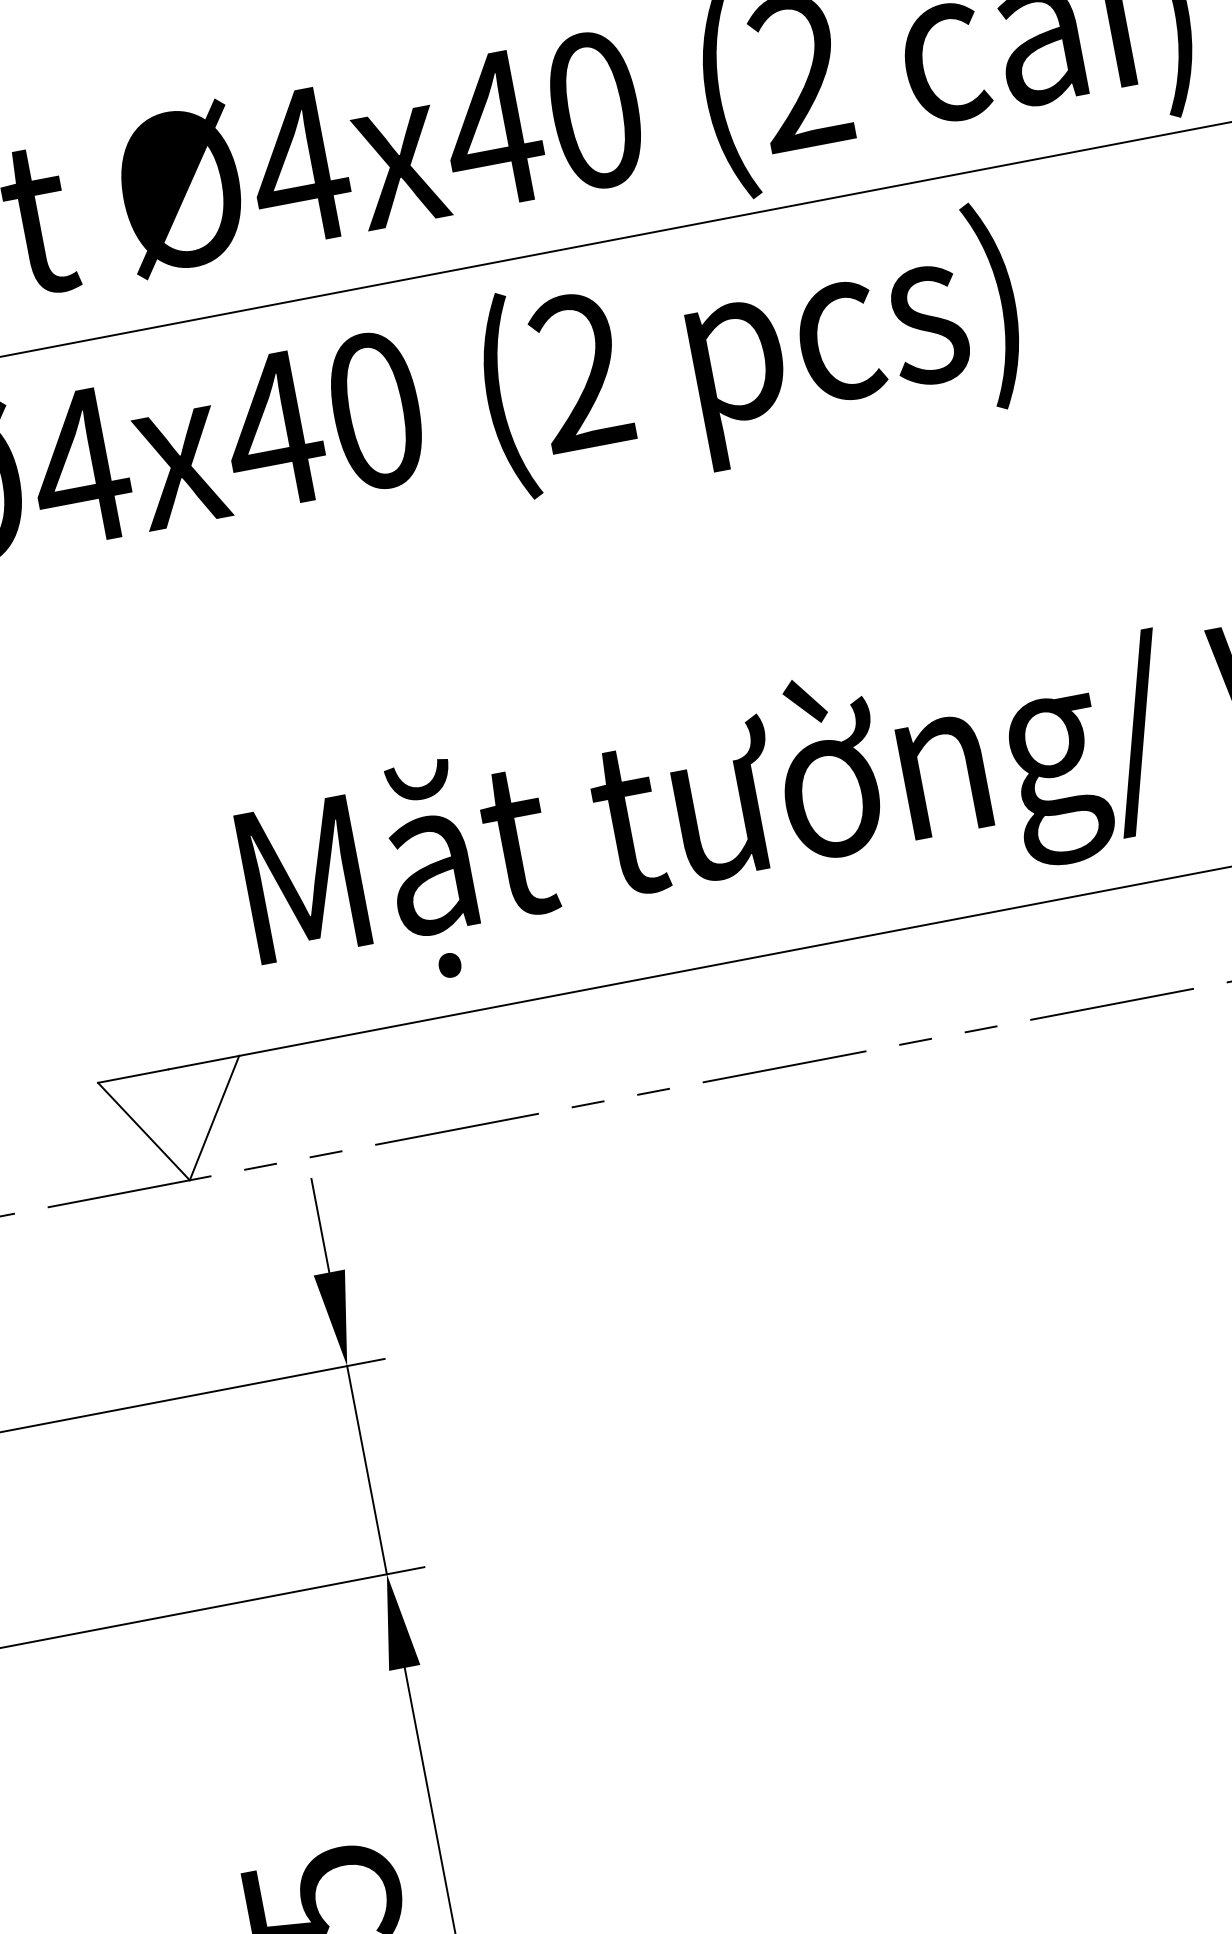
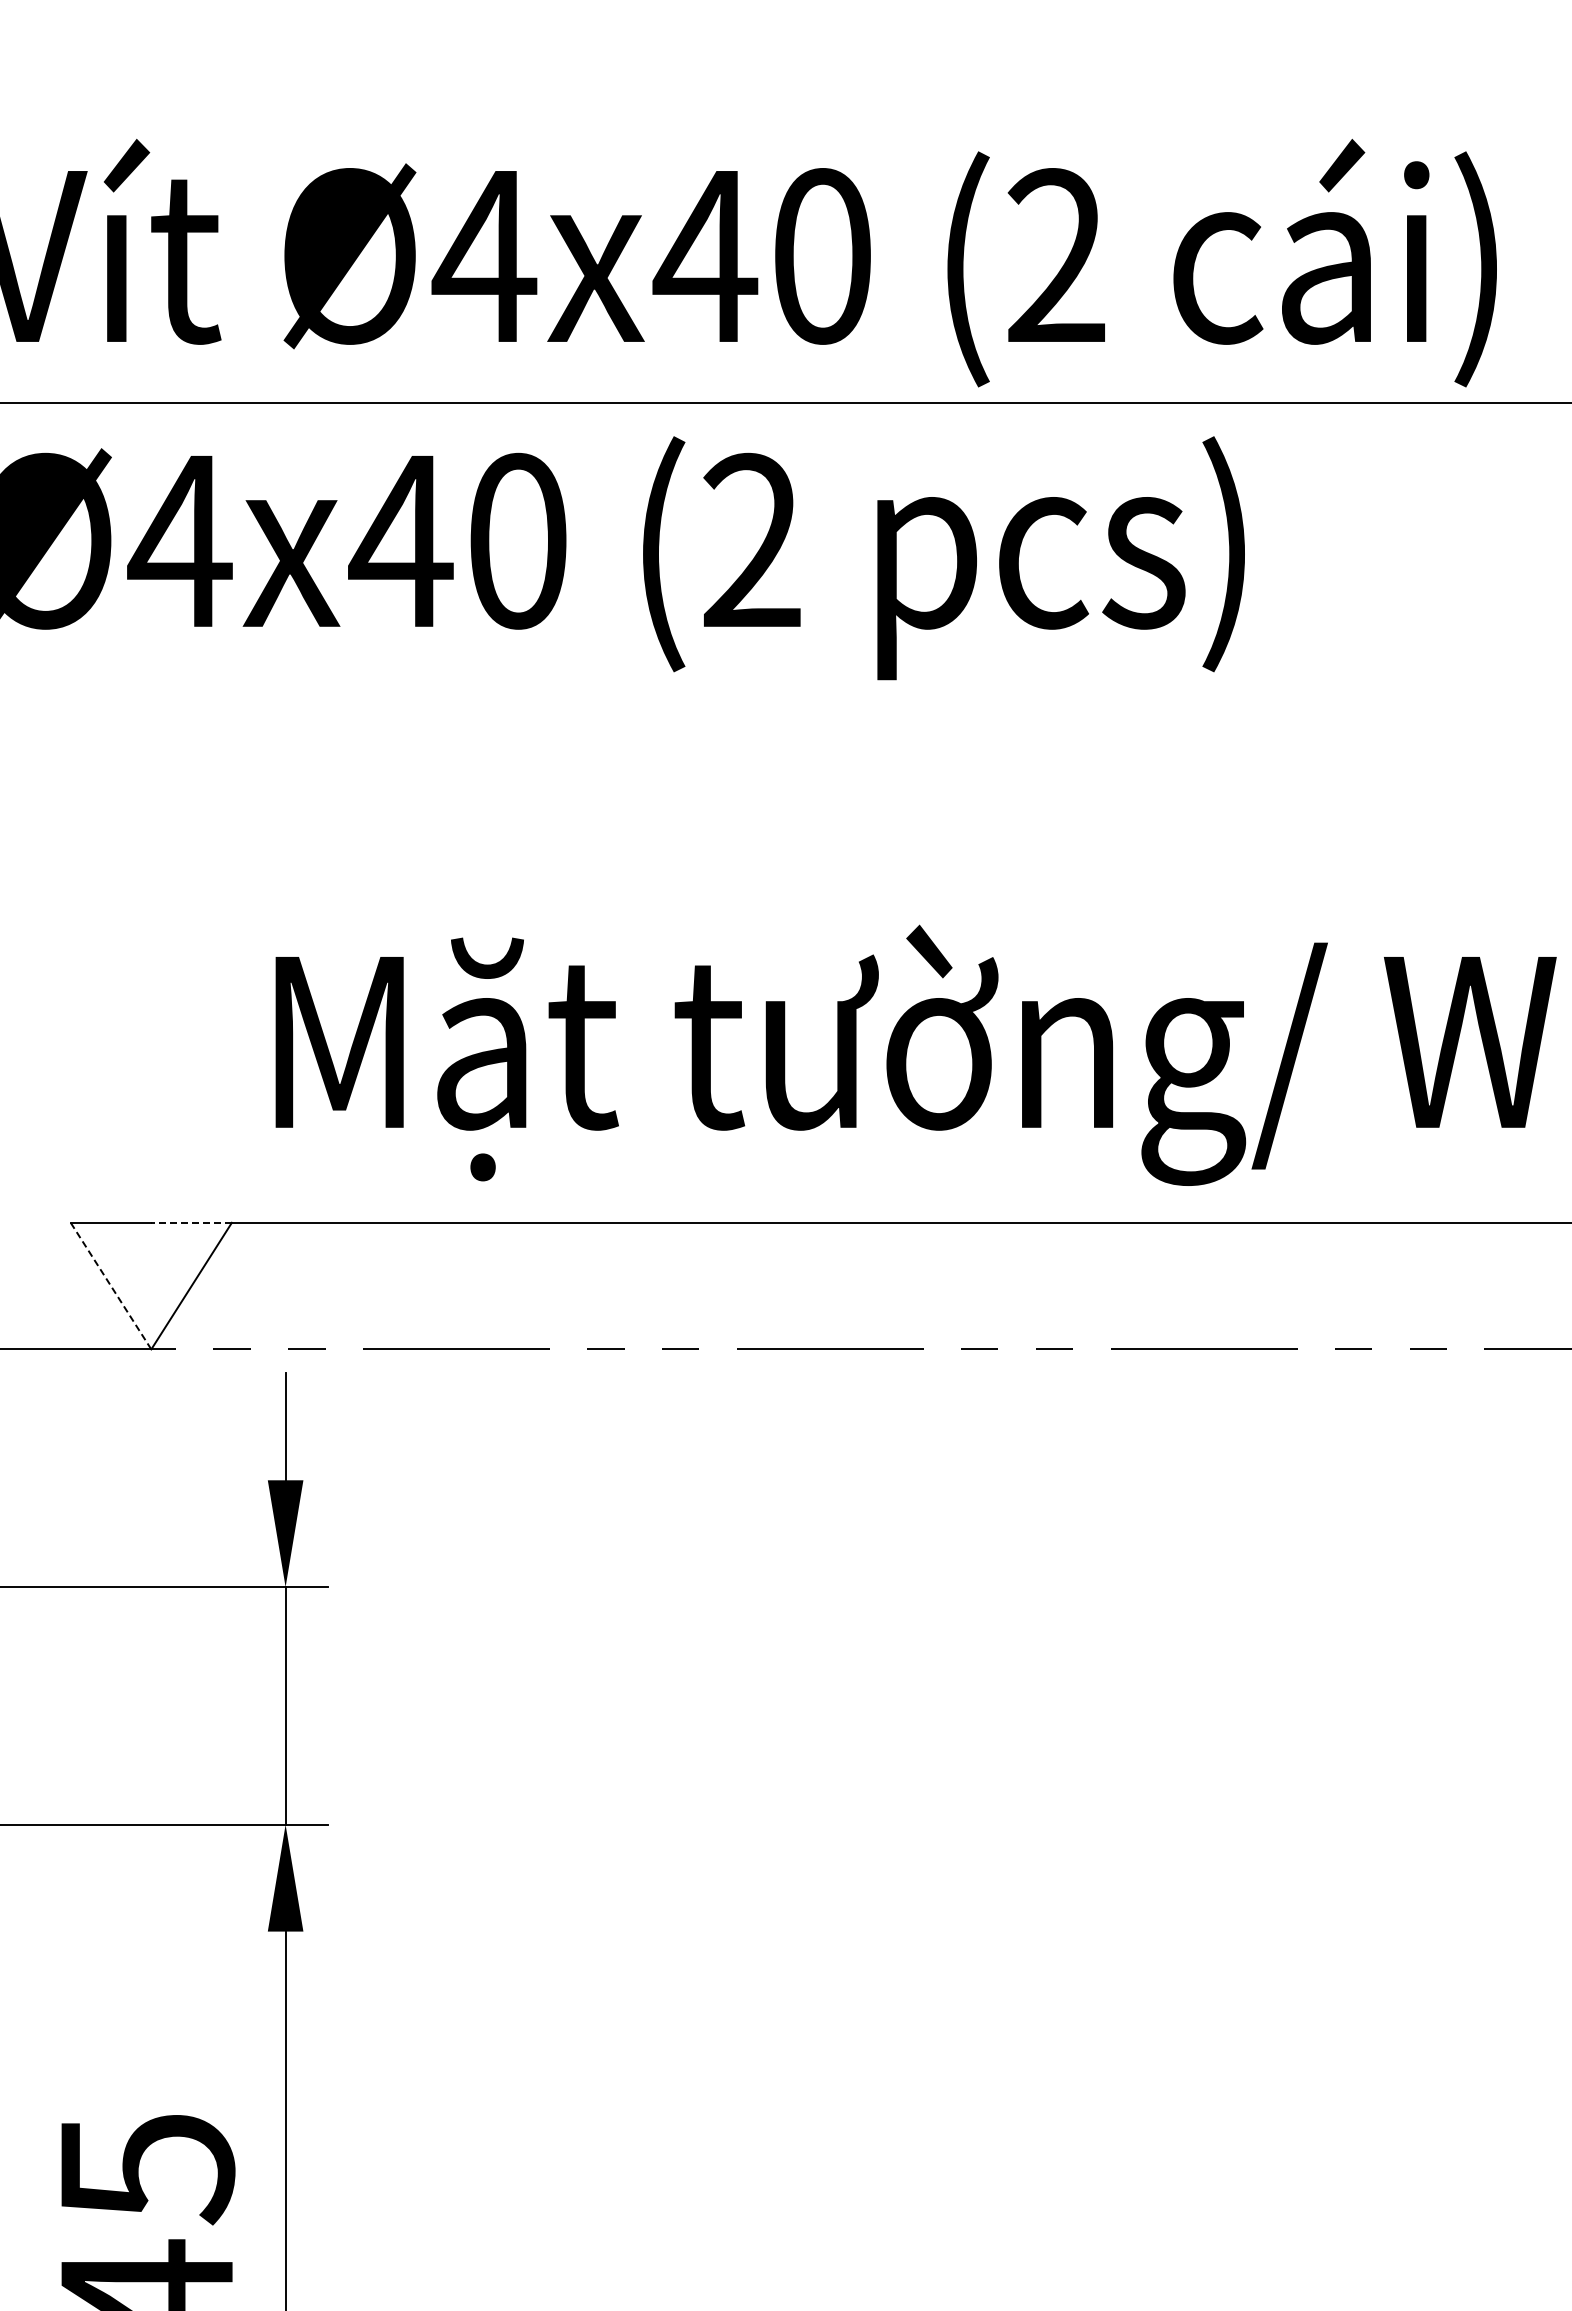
line: (203, 1062) -> (191, 1222), solid -> dashed
line: (143, 1131) -> (110, 1285), solid -> dashed

